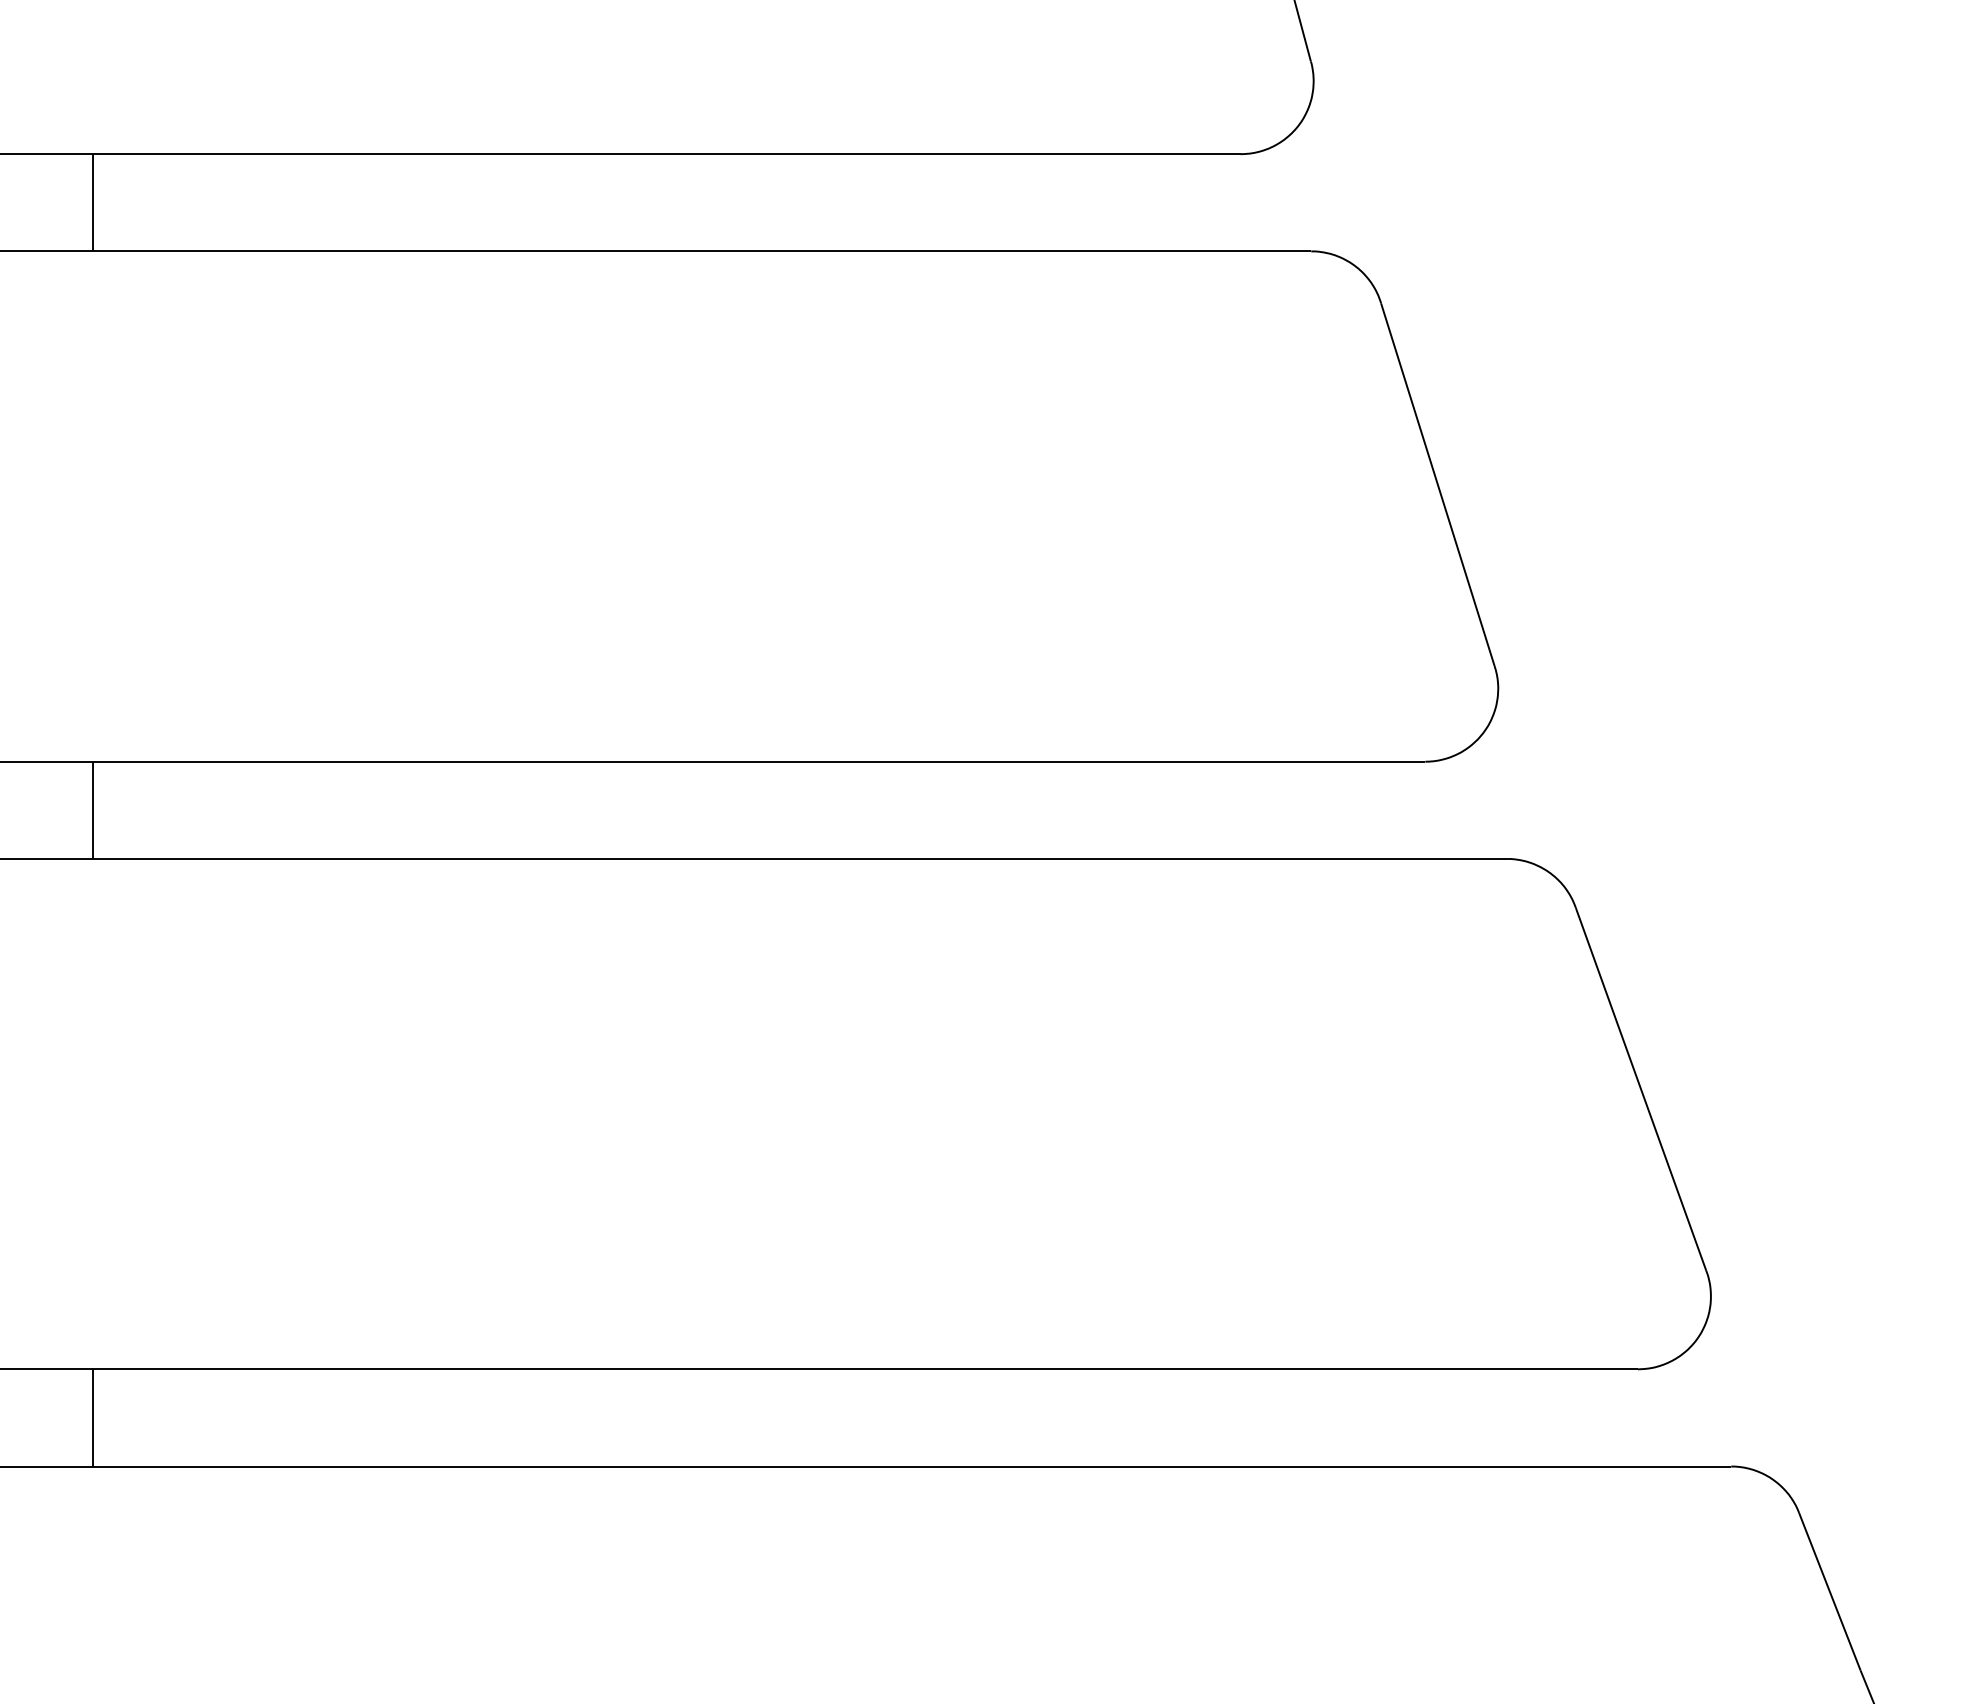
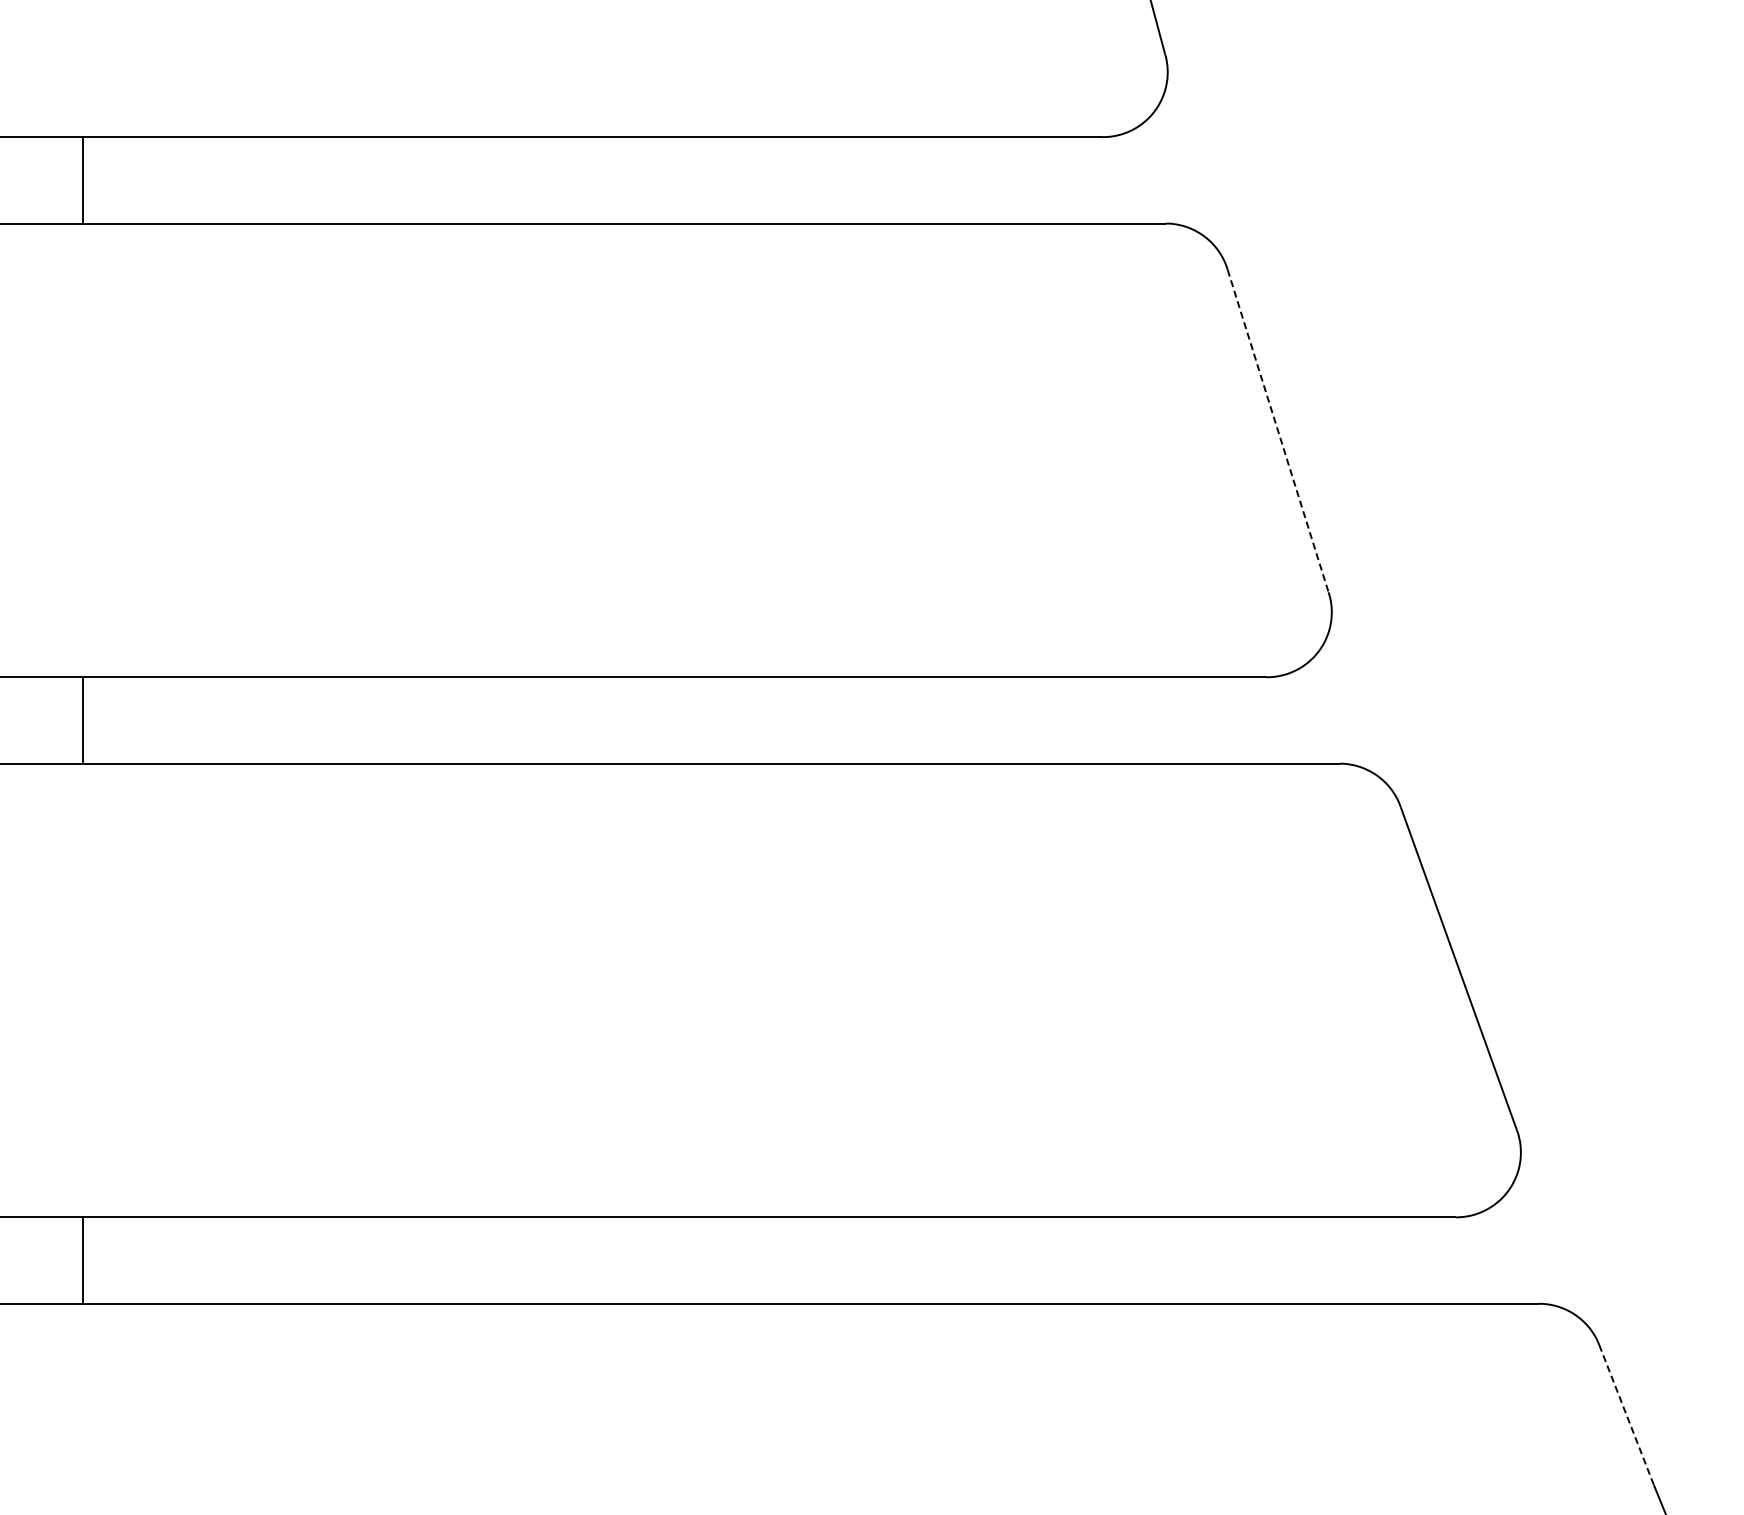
line: (1438, 485) -> (1278, 431), solid -> dashed
line: (1829, 1592) -> (1626, 1415), solid -> dashed

